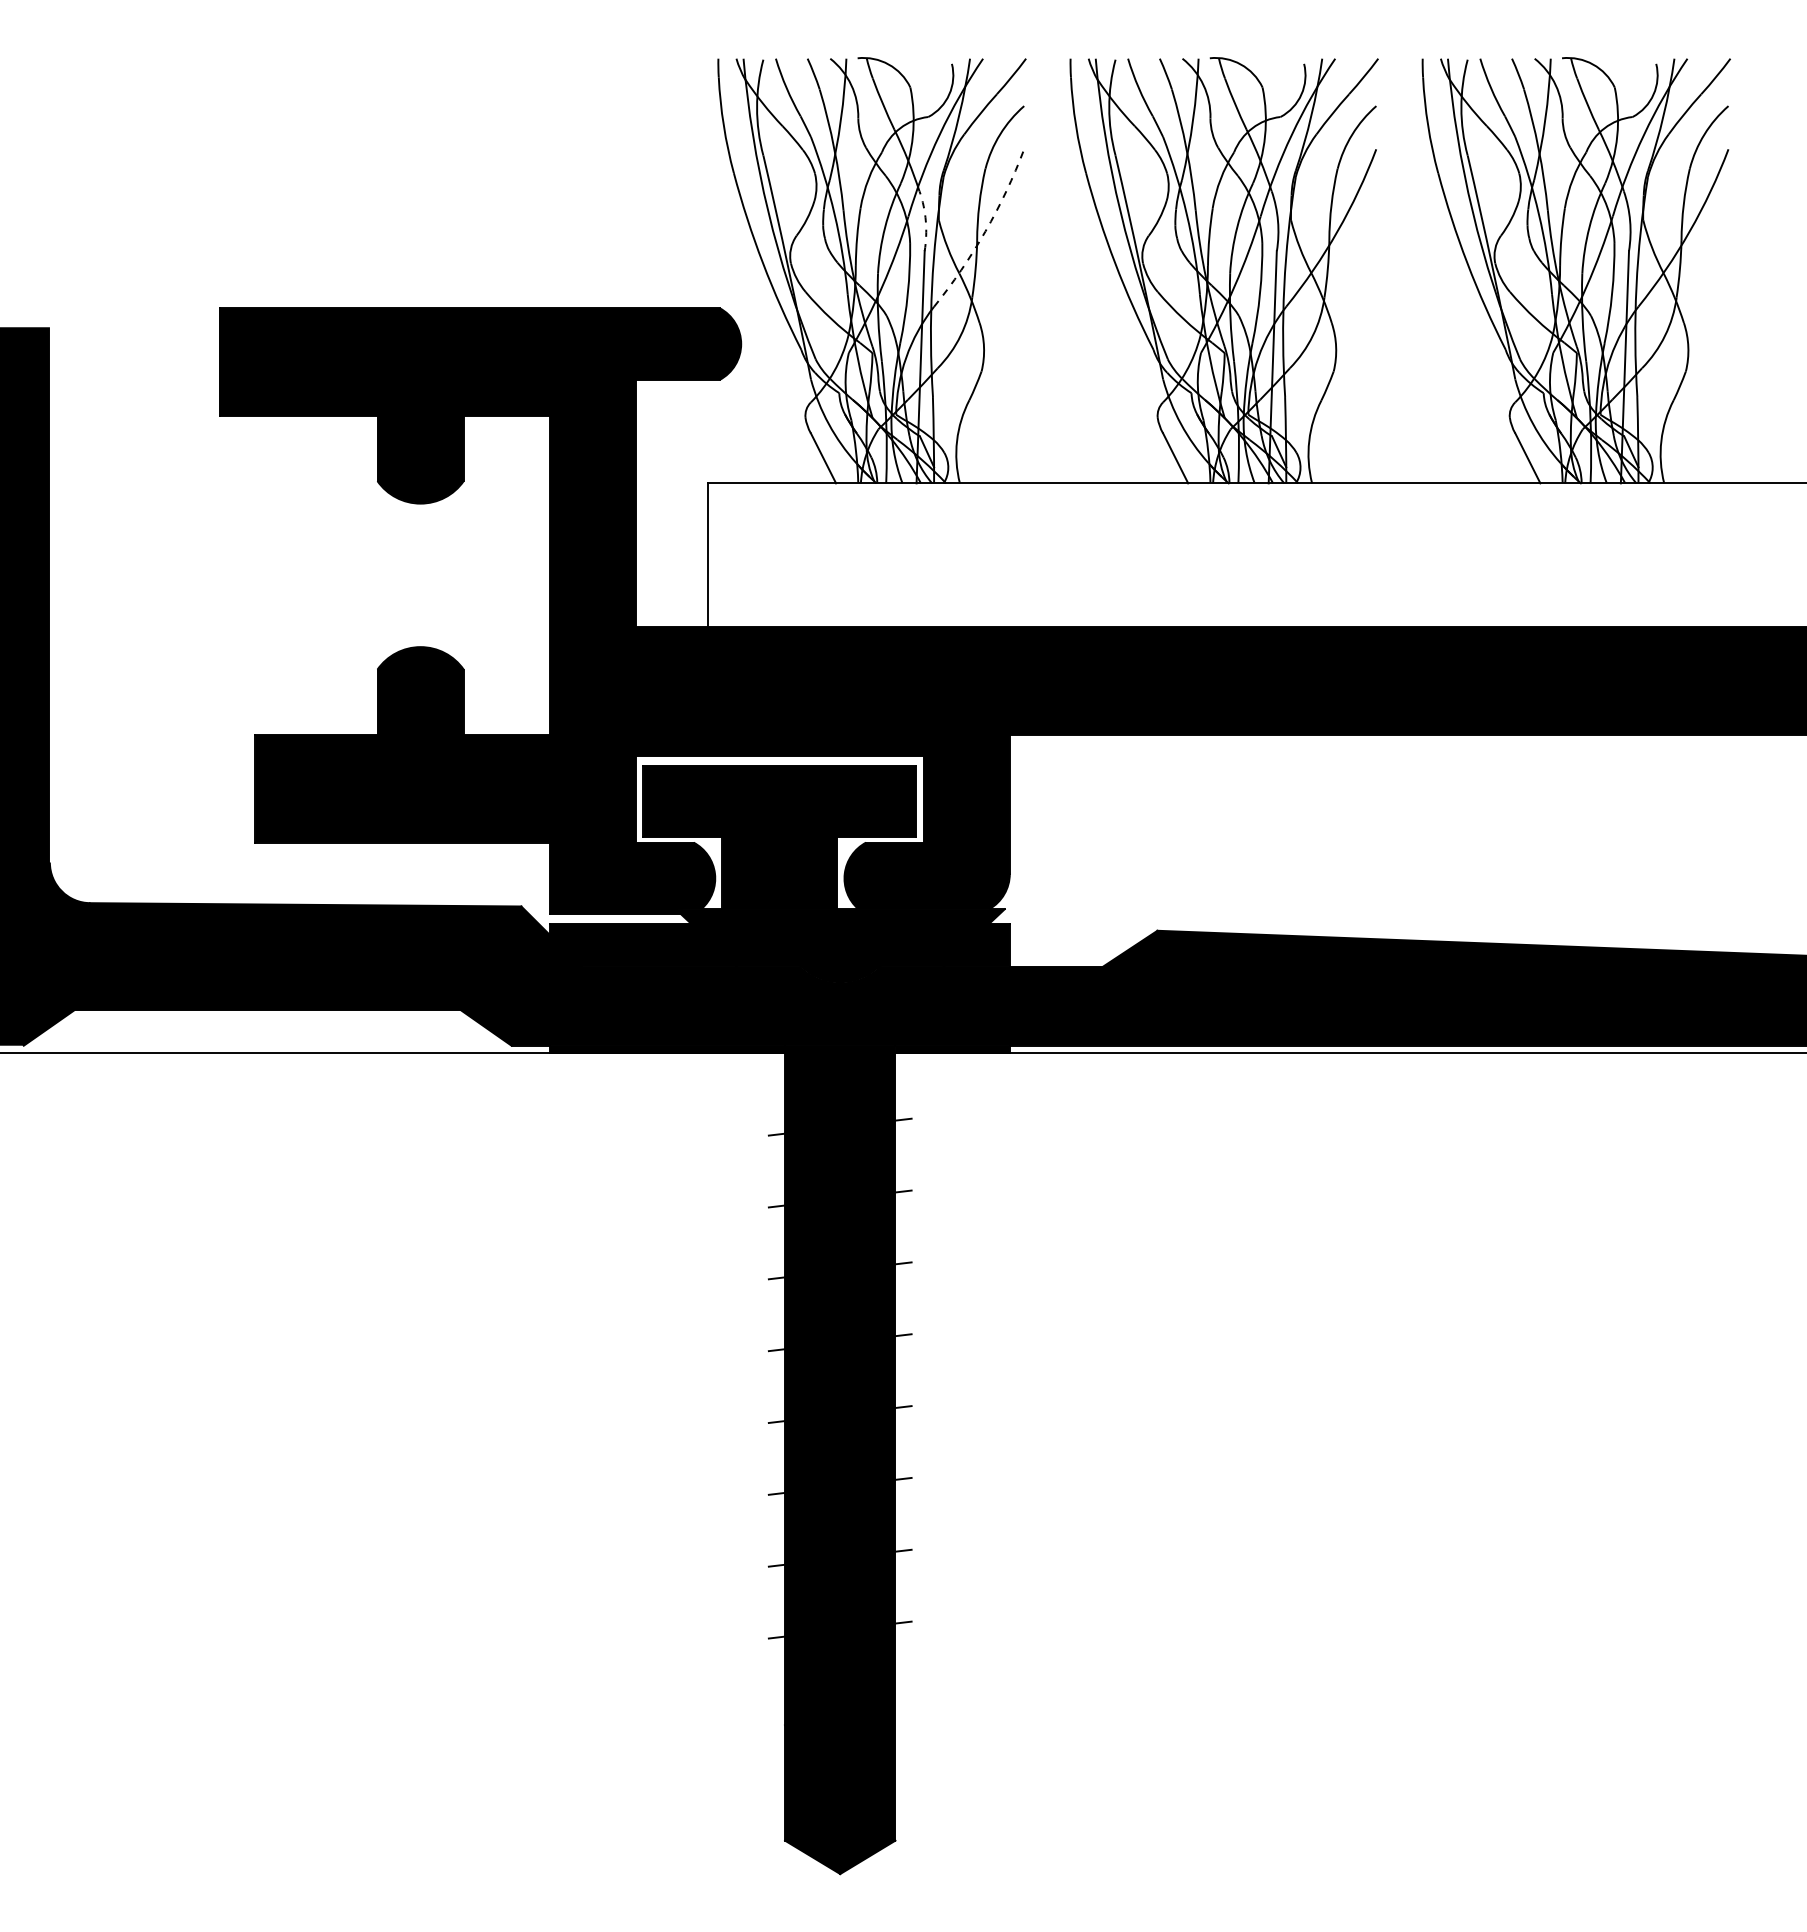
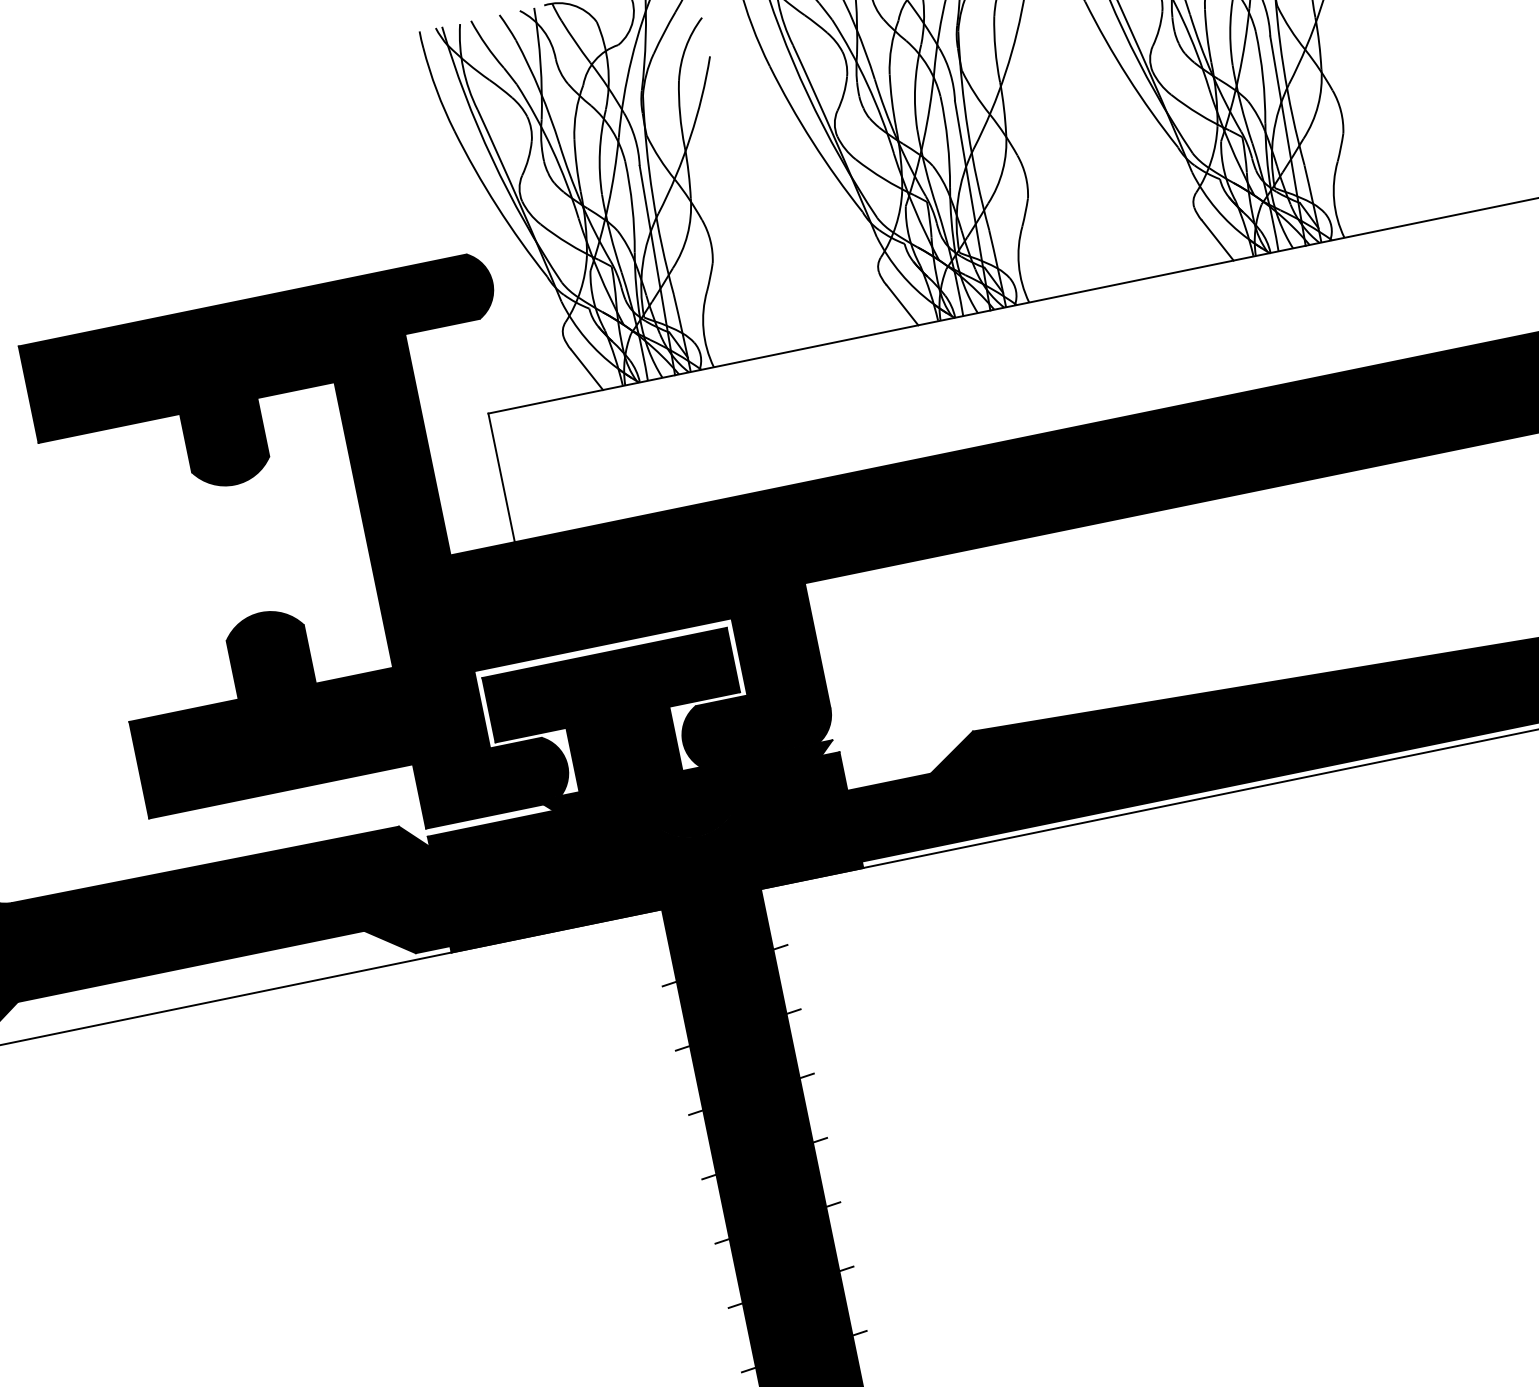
arc: (925, 220) -> (634, 138), dashed -> solid
arc: (985, 231) -> (690, 137), dashed -> solid

